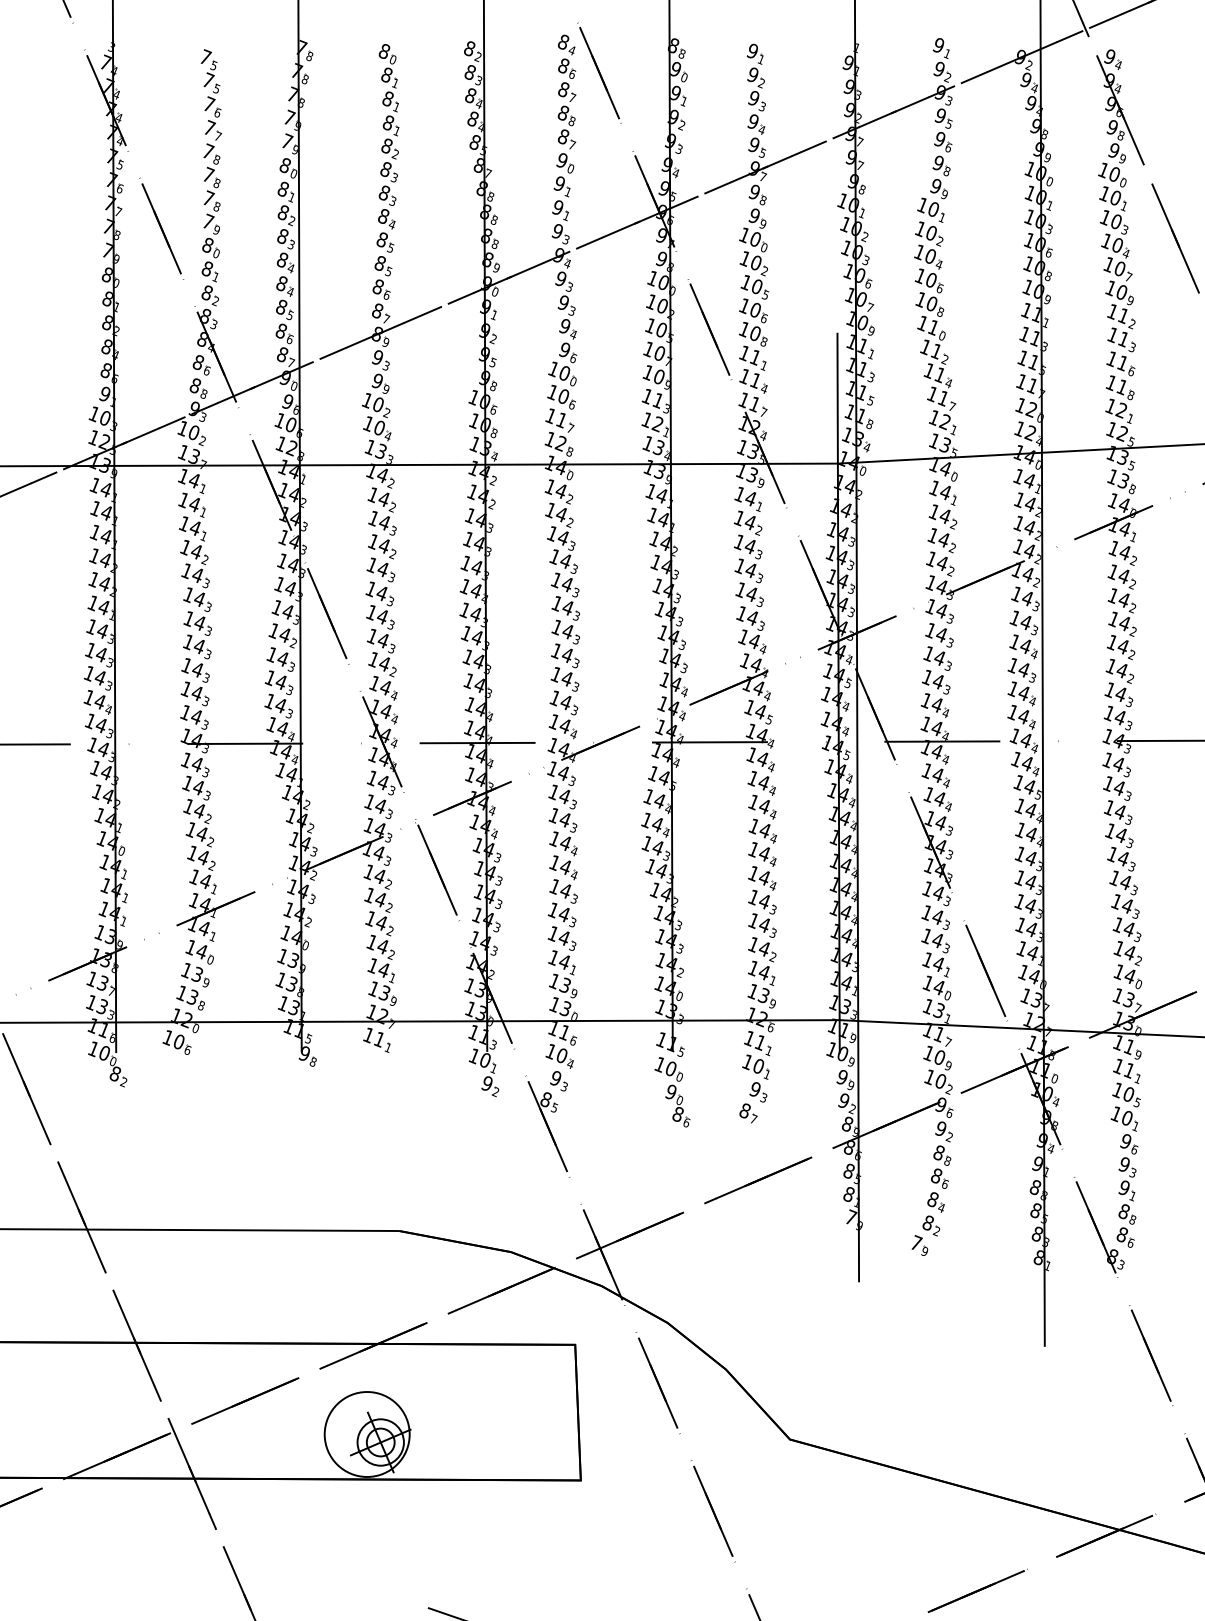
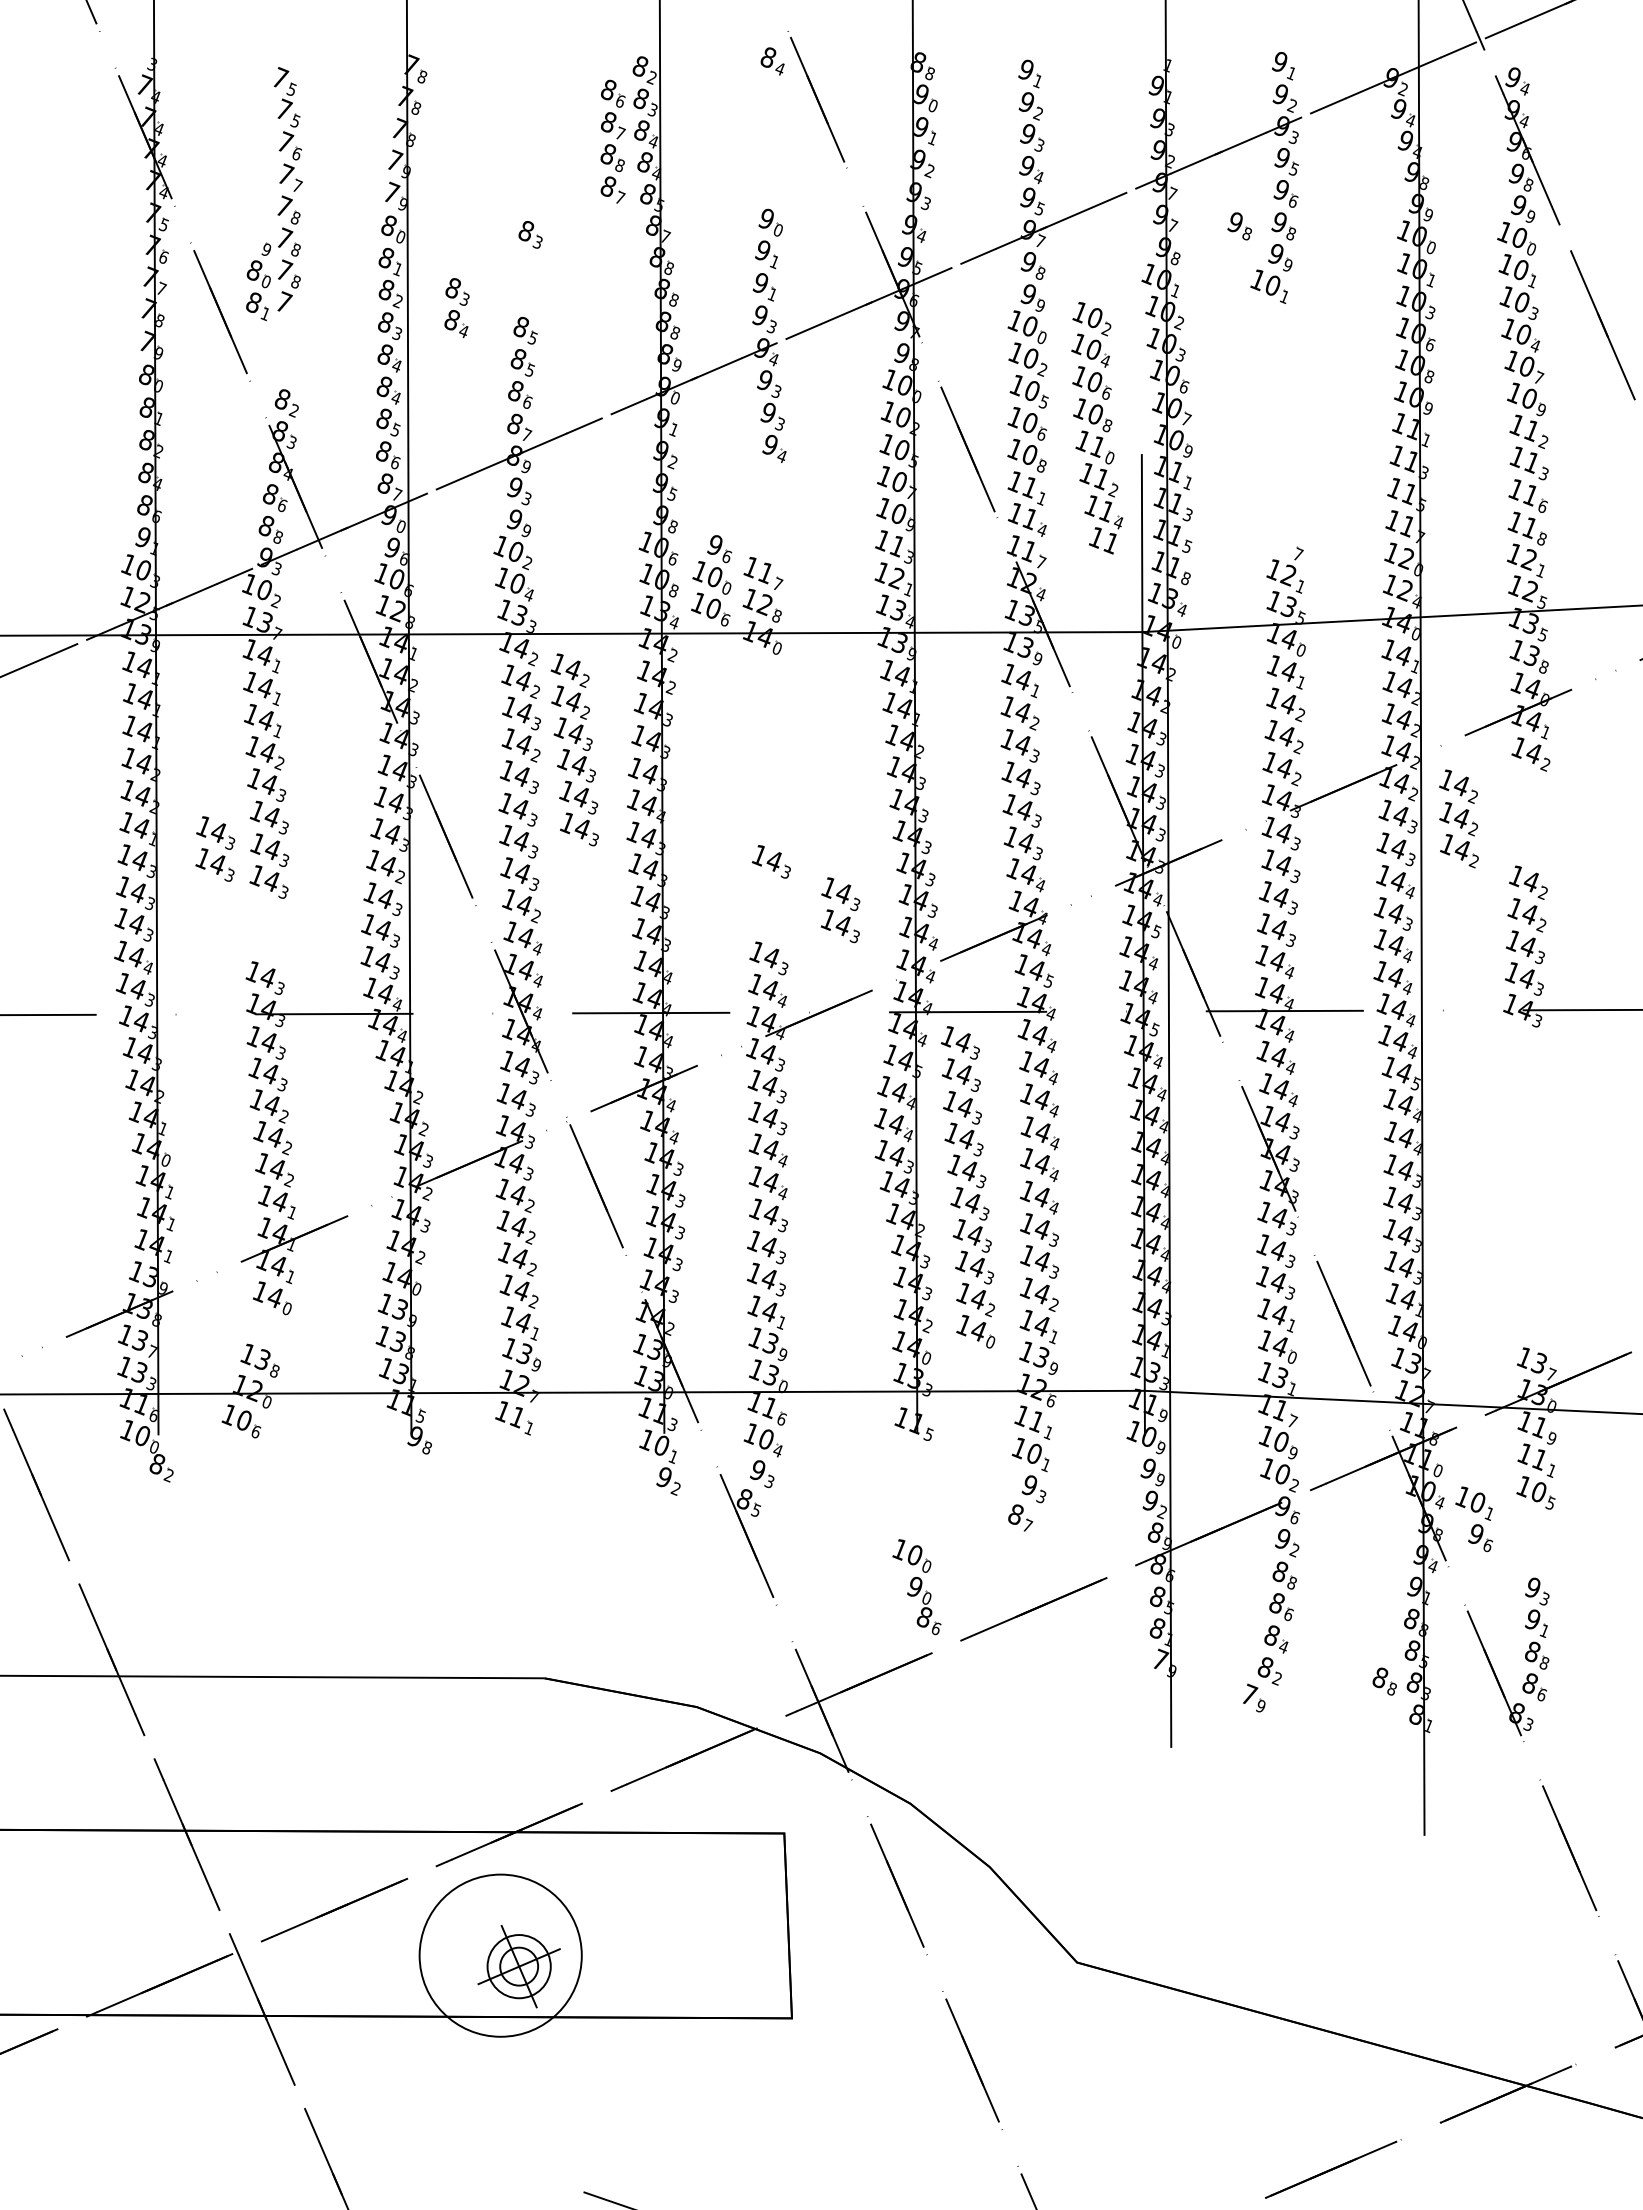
part: (389, 101) -> (530, 138), removed
part: (566, 103) -> (612, 141), moved
part: (909, 166) -> (1239, 226), added
part: (386, 207) -> (456, 308), moved
part: (210, 253) -> (258, 281), moved
part: (933, 314) -> (1097, 428), moved
part: (562, 375) -> (711, 580), moved
part: (562, 549) -> (574, 749), moved
part: (1121, 600) -> (1458, 818), moved
part: (559, 667) -> (833, 910), moved
part: (196, 677) -> (217, 842), moved
part: (1122, 871) -> (968, 1187), moved
part: (194, 975) -> (265, 1329), removed
part: (672, 1092) -> (916, 1587), moved
part: (1124, 1130) -> (1473, 1519), moved
part: (1015, 1233) -> (1384, 1681), added
circle: (367, 1434) -> (500, 1955), size x1.4

